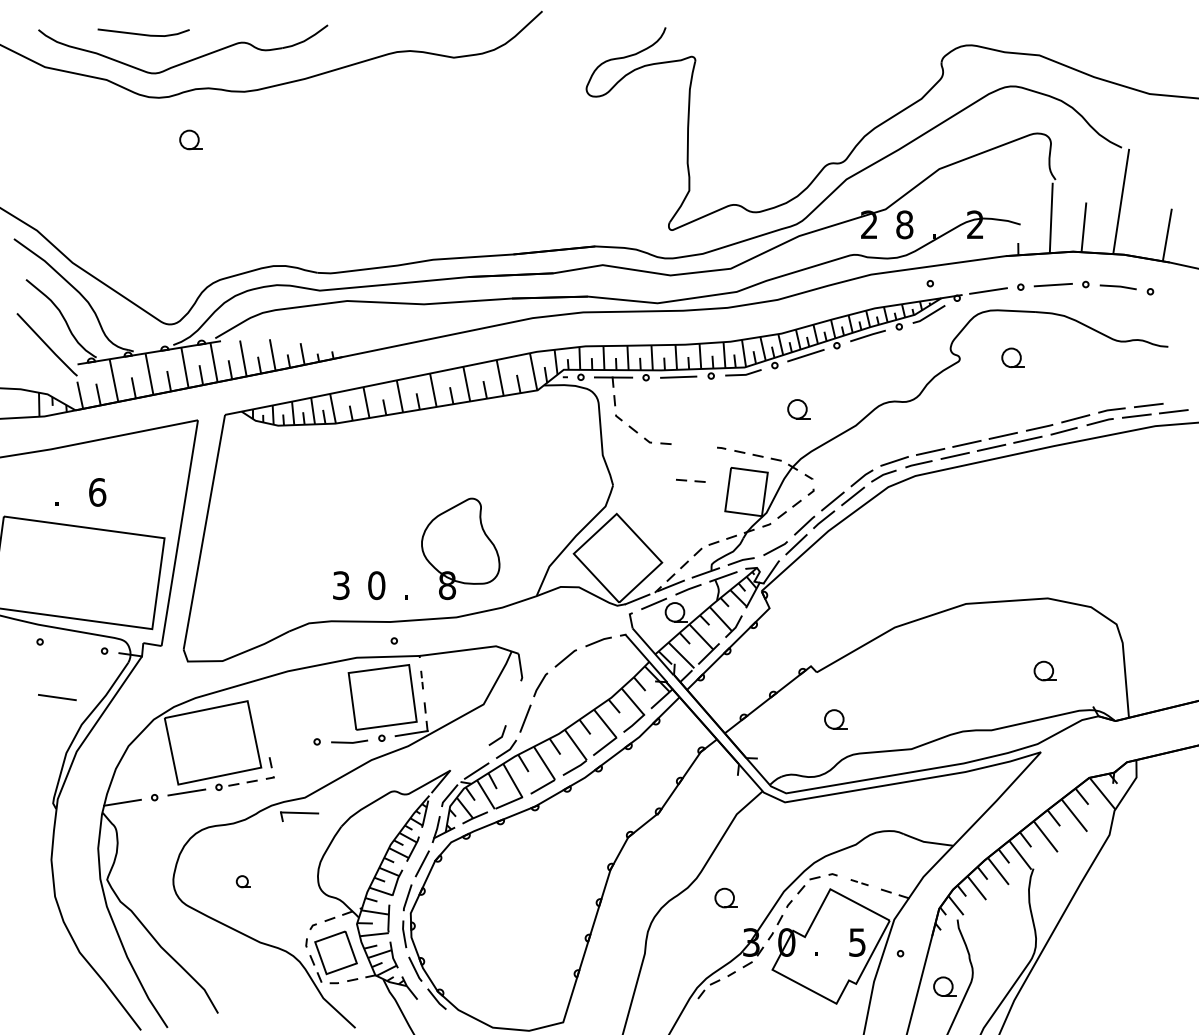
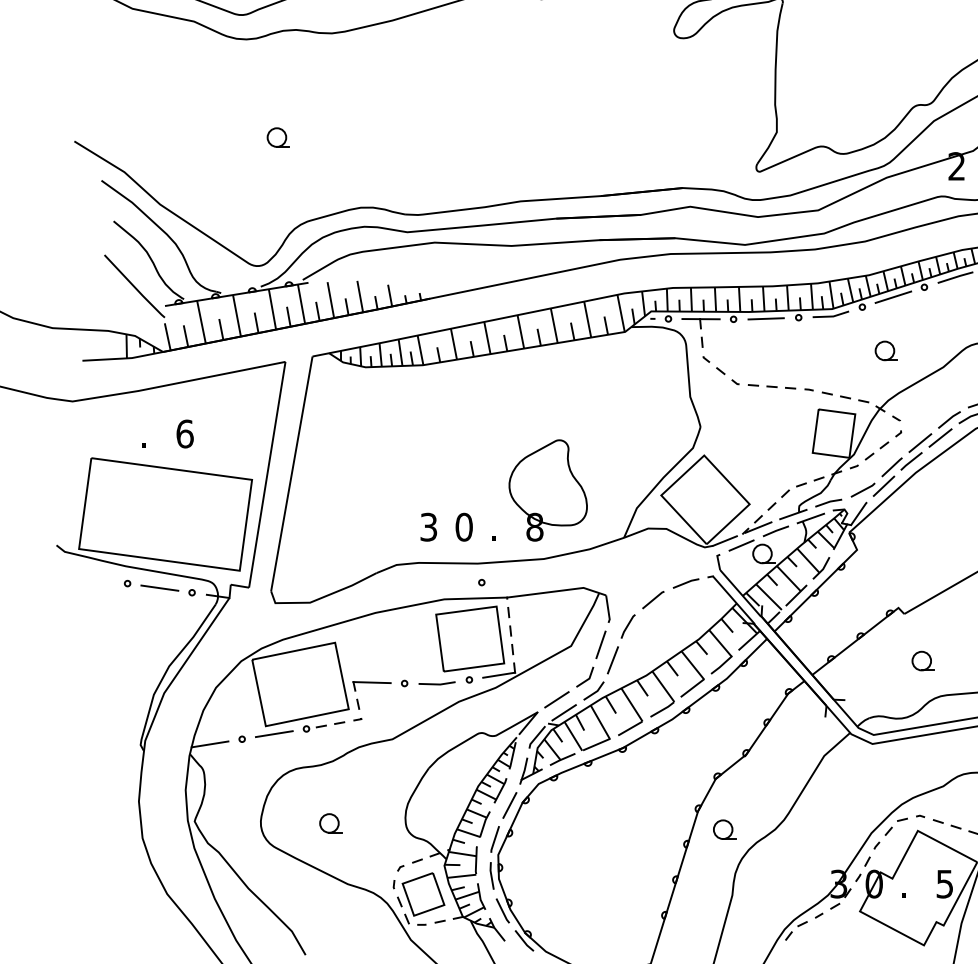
part: (190, 139) -> (277, 137), moved
part: (690, 480) -> (780, 387), moved
part: (421, 679) -> (508, 621), size x1.67
line: (57, 697) -> (159, 588), moved
line: (513, 703) -> (600, 645), added
line: (469, 757) -> (556, 699), added
part: (299, 816) -> (371, 686), moved
part: (242, 881) -> (329, 823), size x1.67
part: (859, 882) -> (946, 824), size x1.67
part: (725, 897) -> (723, 829), moved

